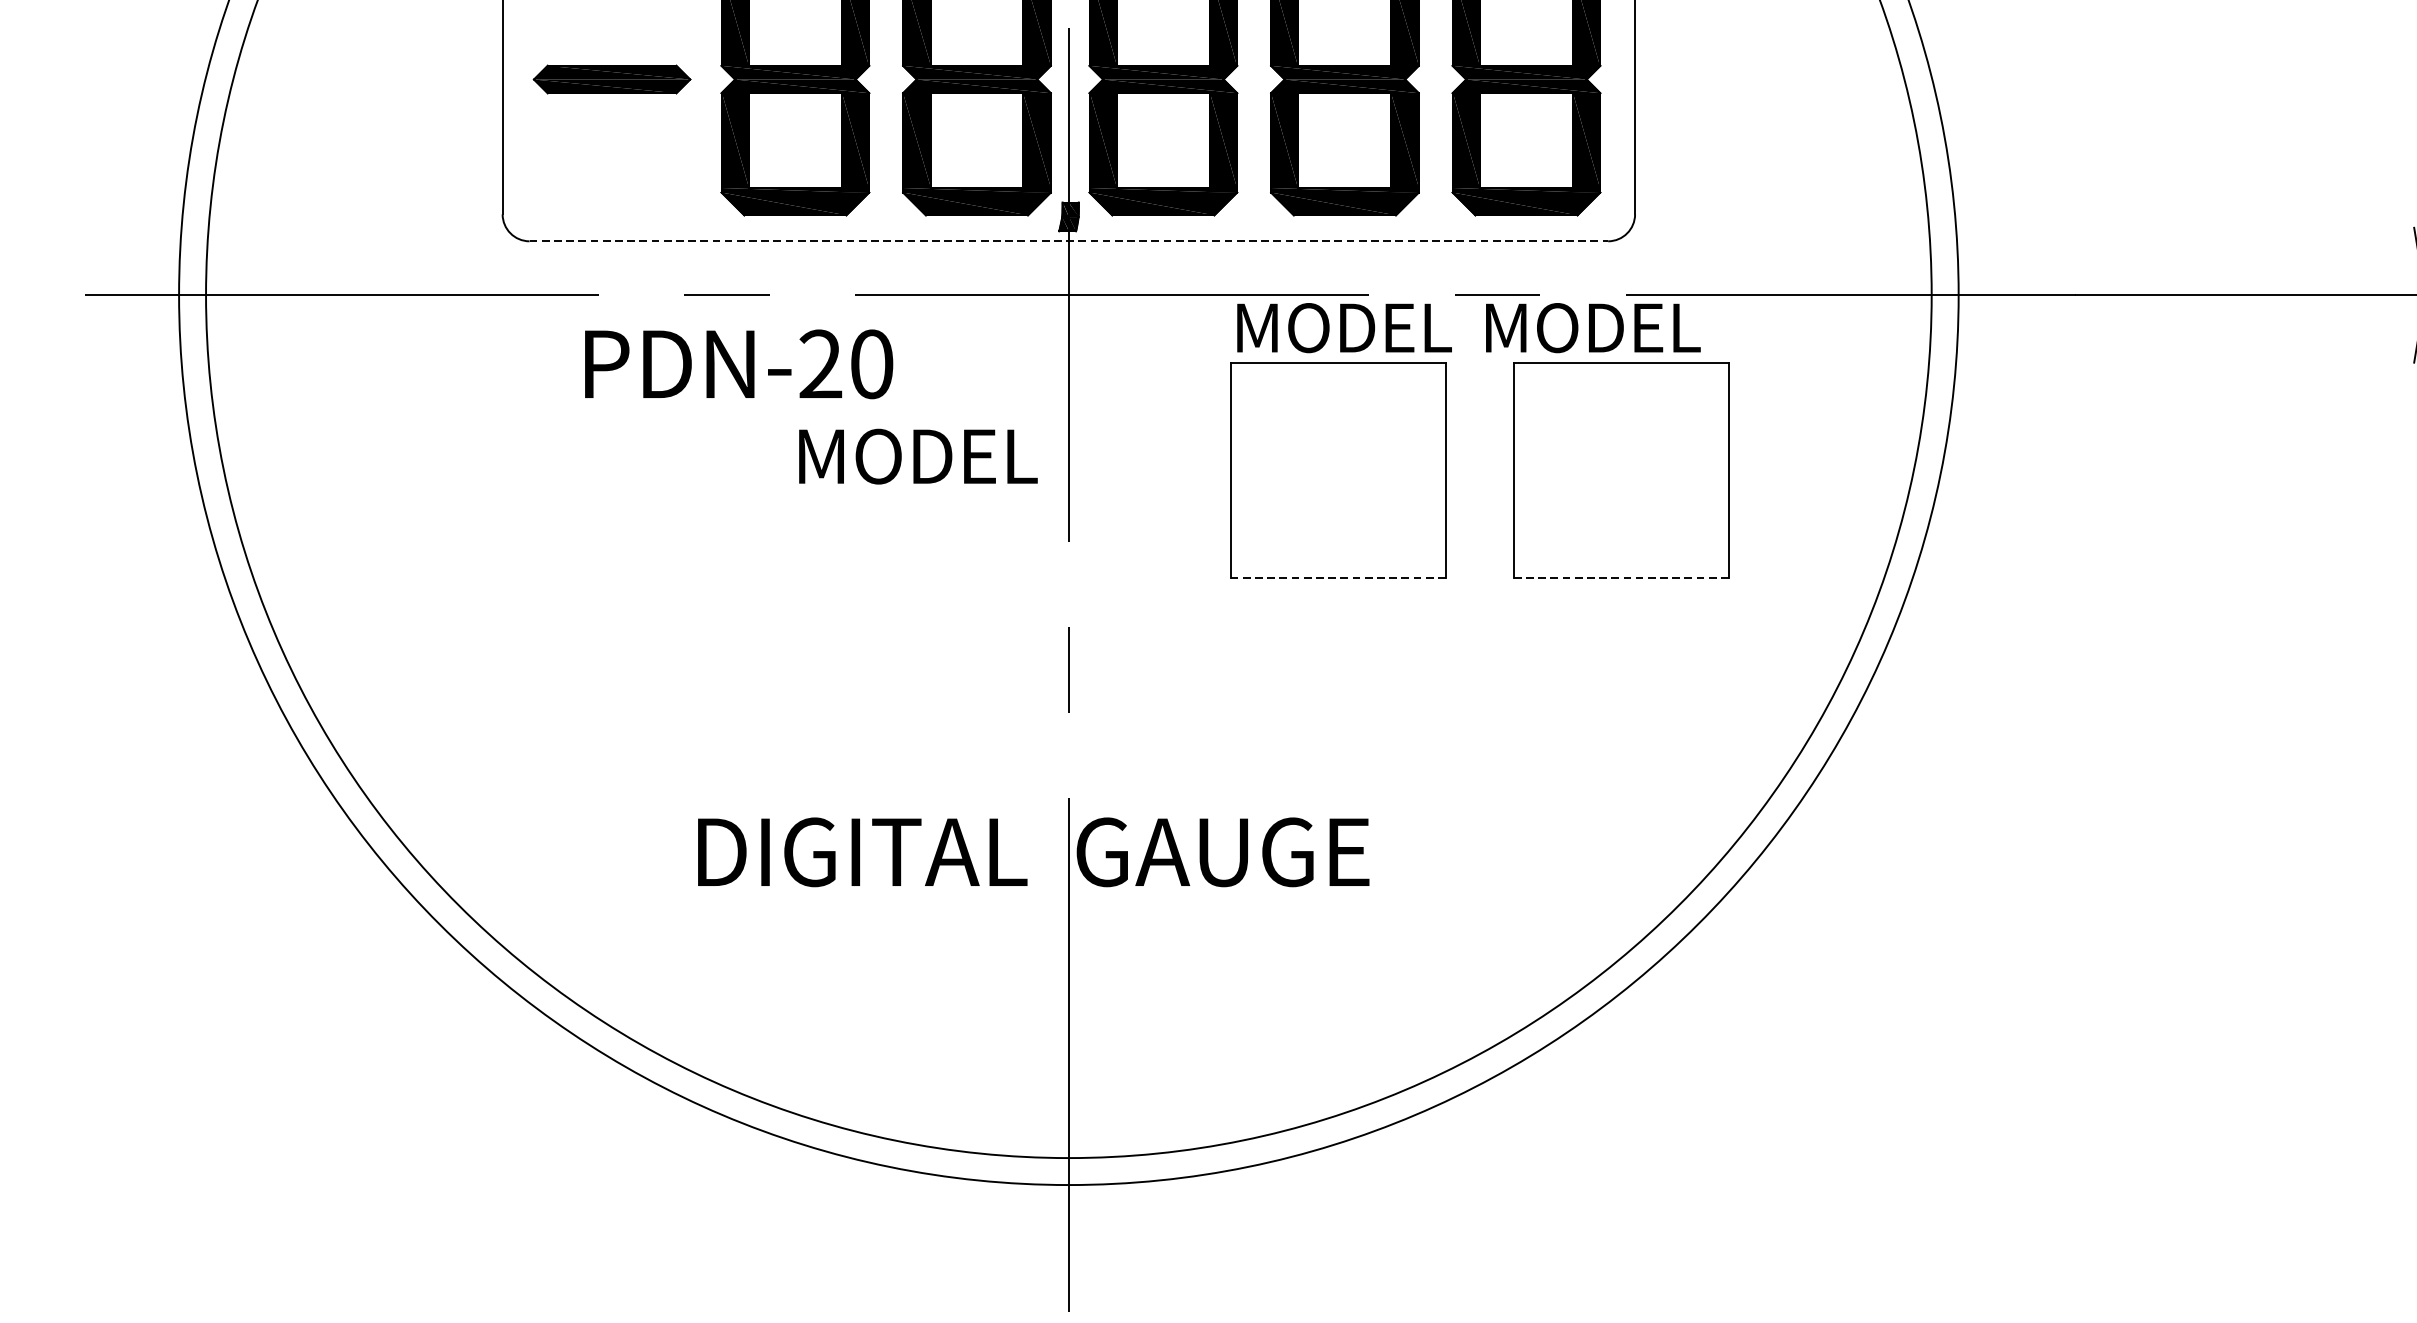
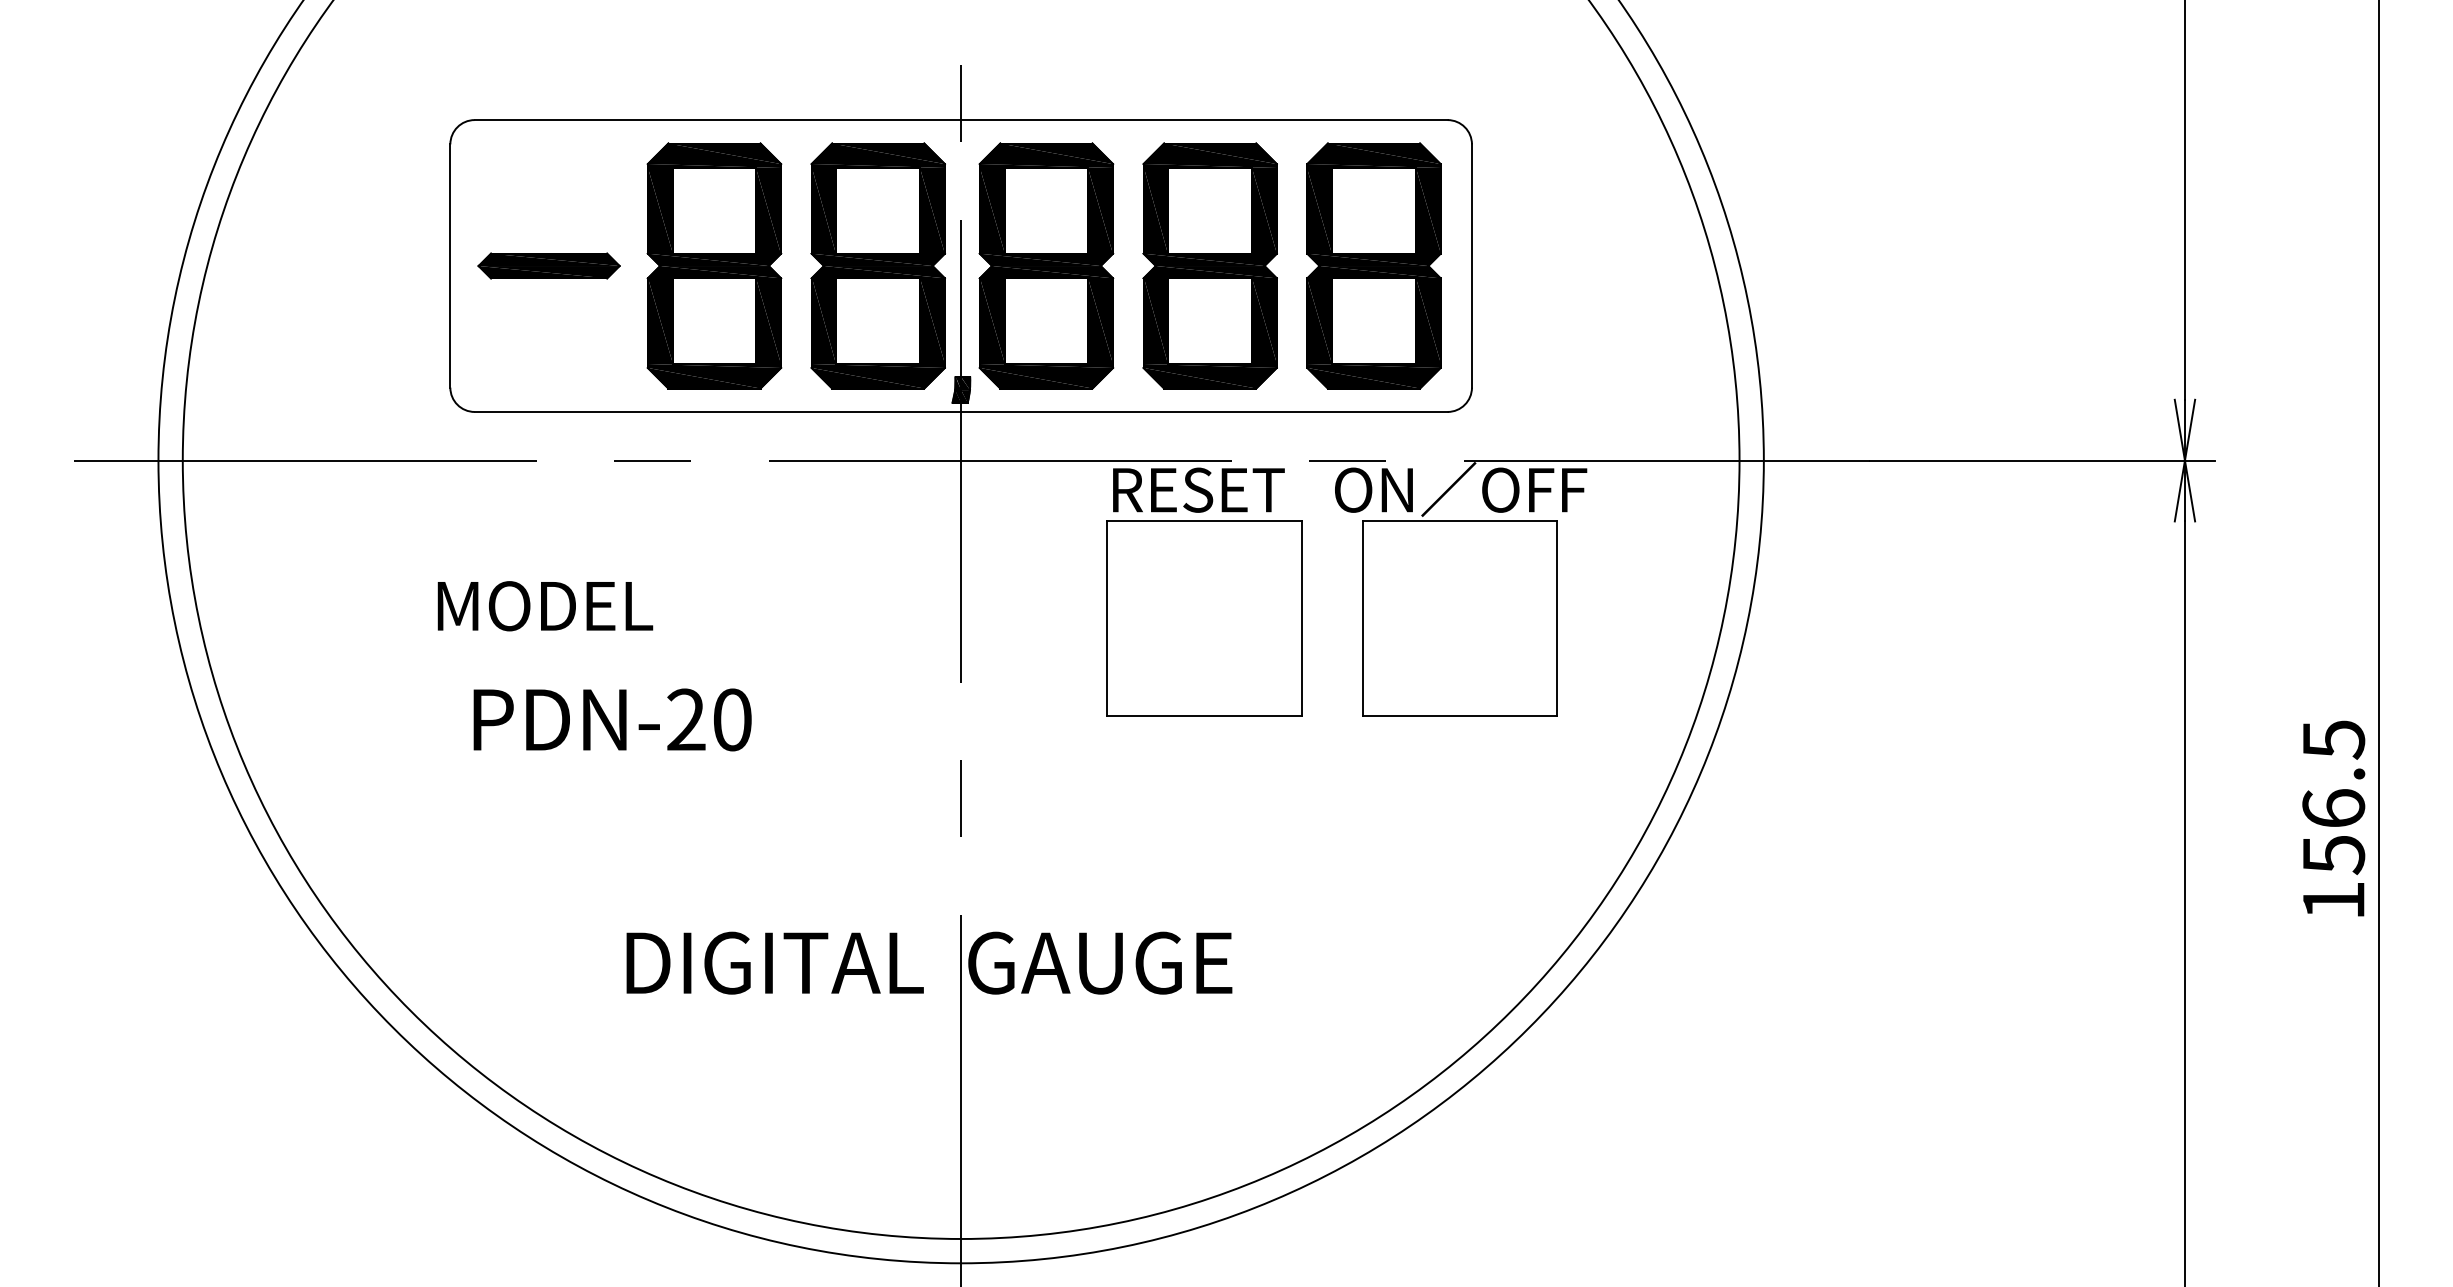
line: (1069, 240) -> (961, 411), dashed -> solid
text: (1346, 327) -> (1211, 489), MODEL -> RESET
text: (1623, 327) -> (1461, 489), MODEL -> ON／OFF
text: (738, 363) -> (612, 719), moved
text: (918, 456) -> (545, 606), moved
line: (1338, 578) -> (1204, 716), dashed -> solid
line: (1622, 578) -> (1460, 716), dashed -> solid

